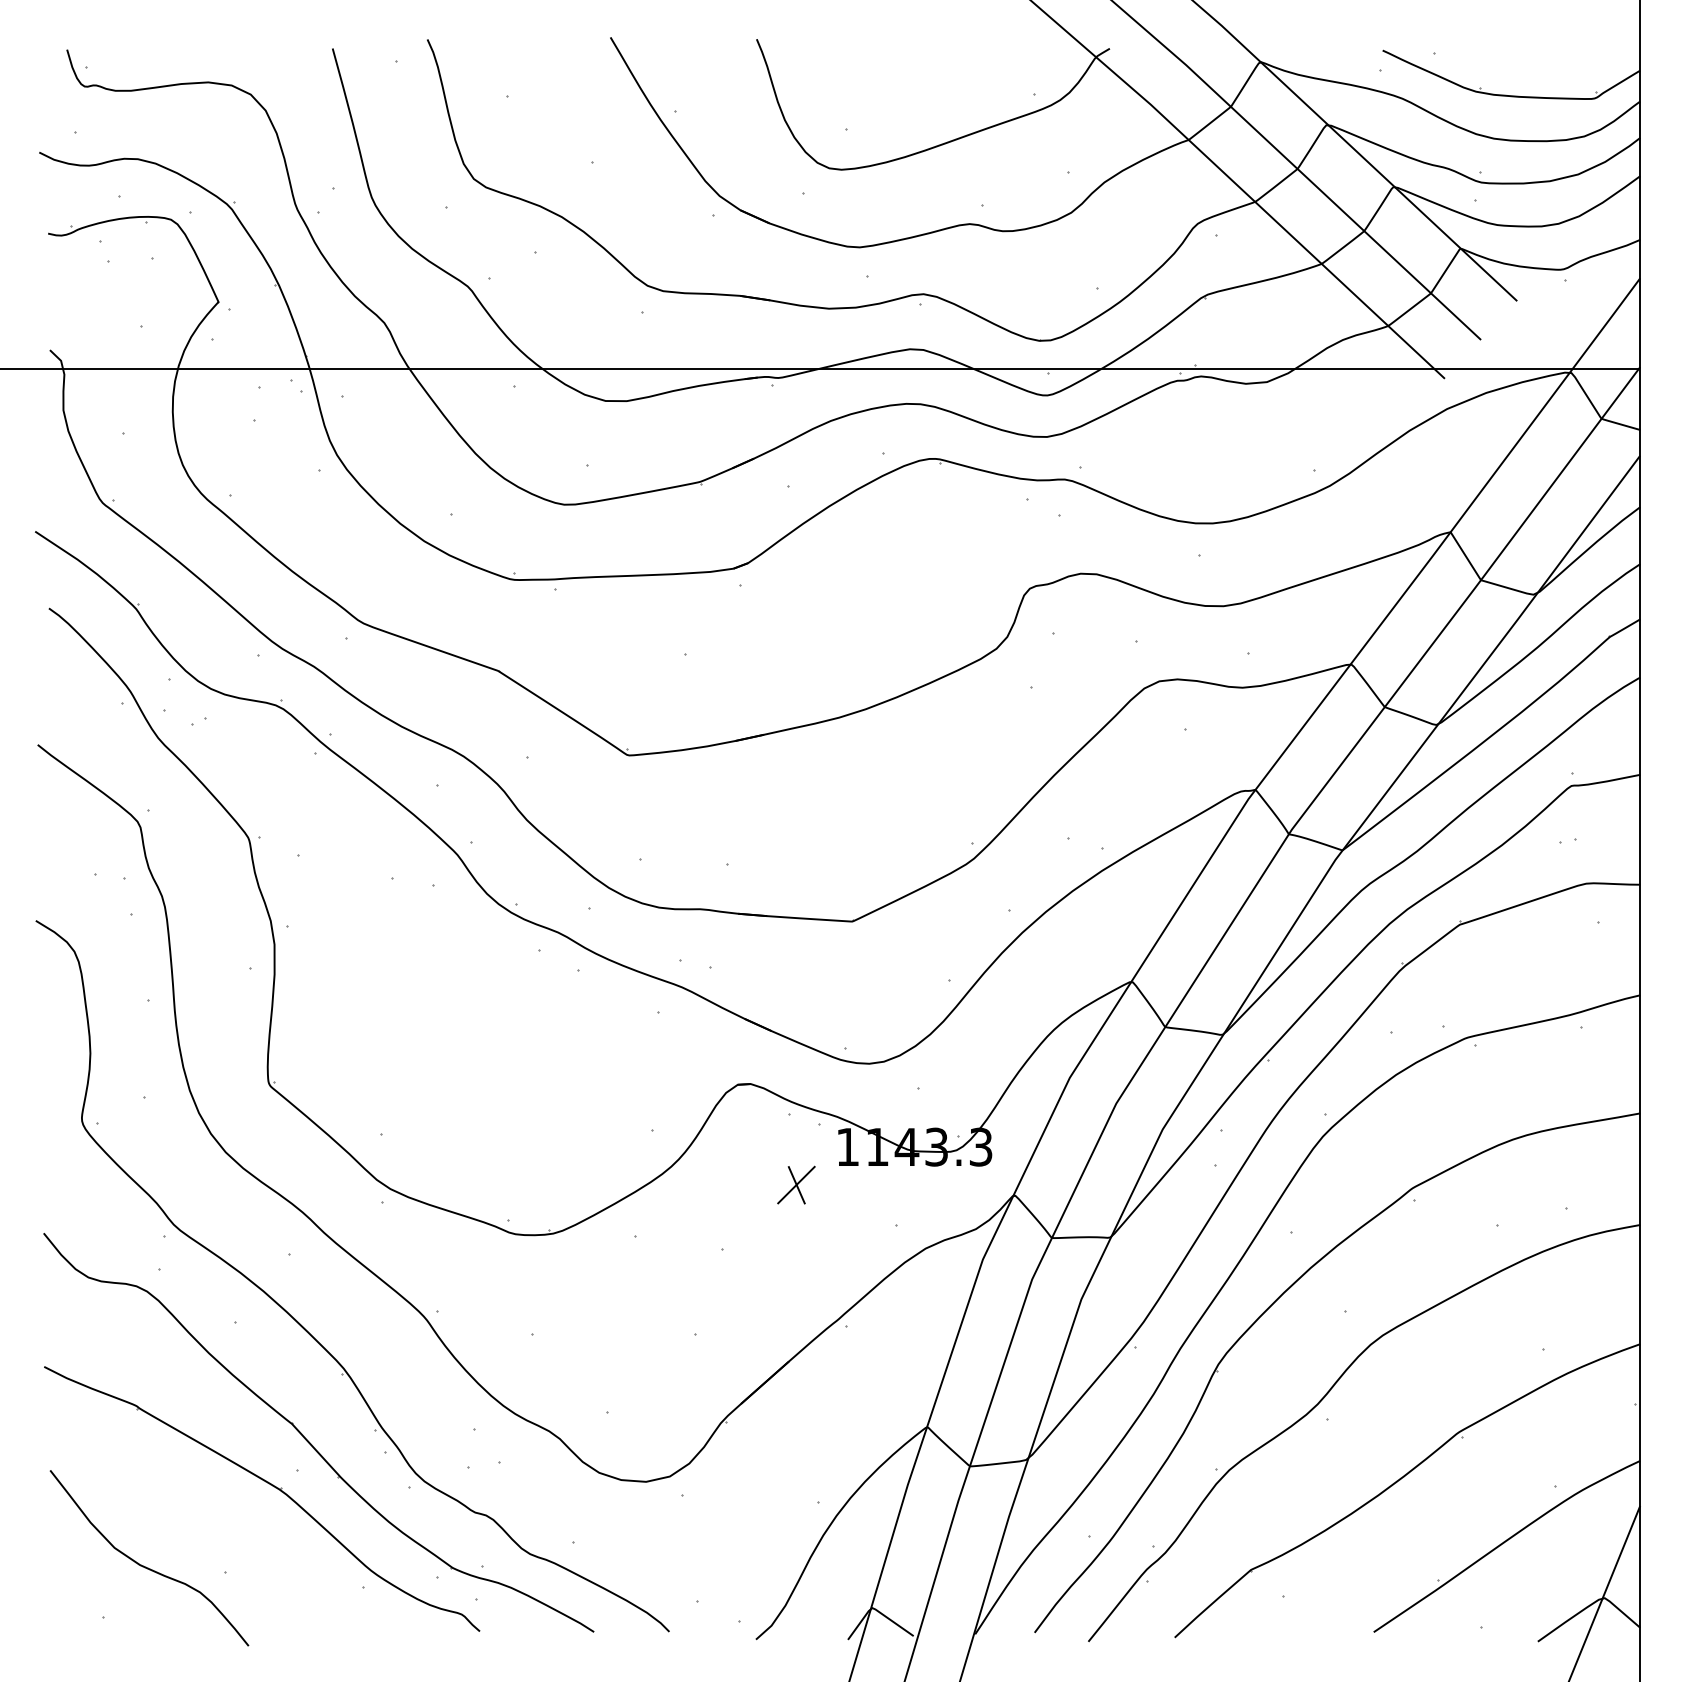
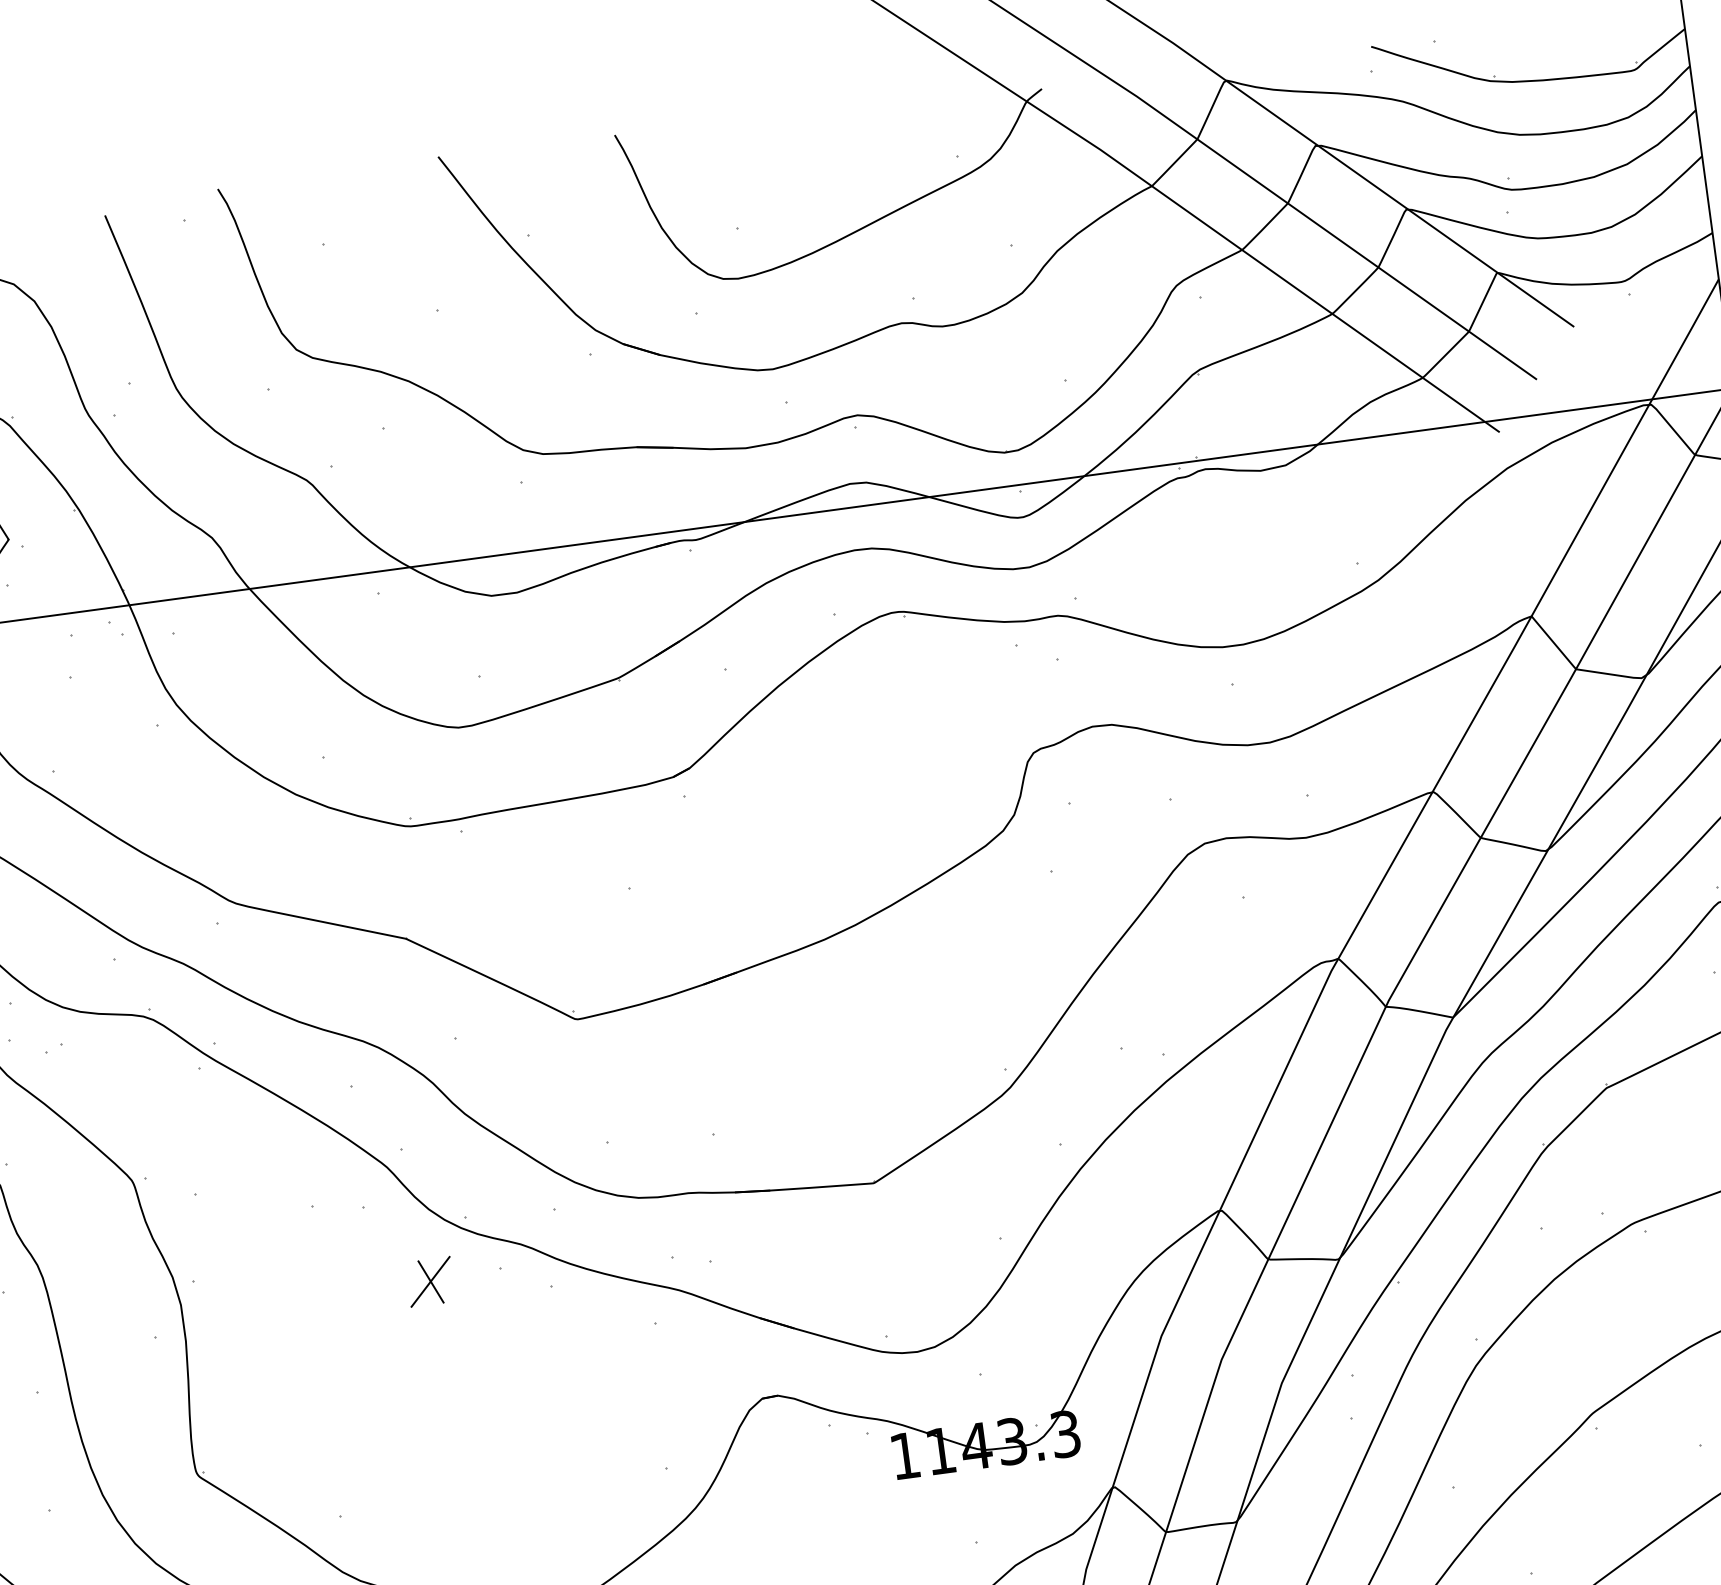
part: (796, 1184) -> (430, 1281), moved

